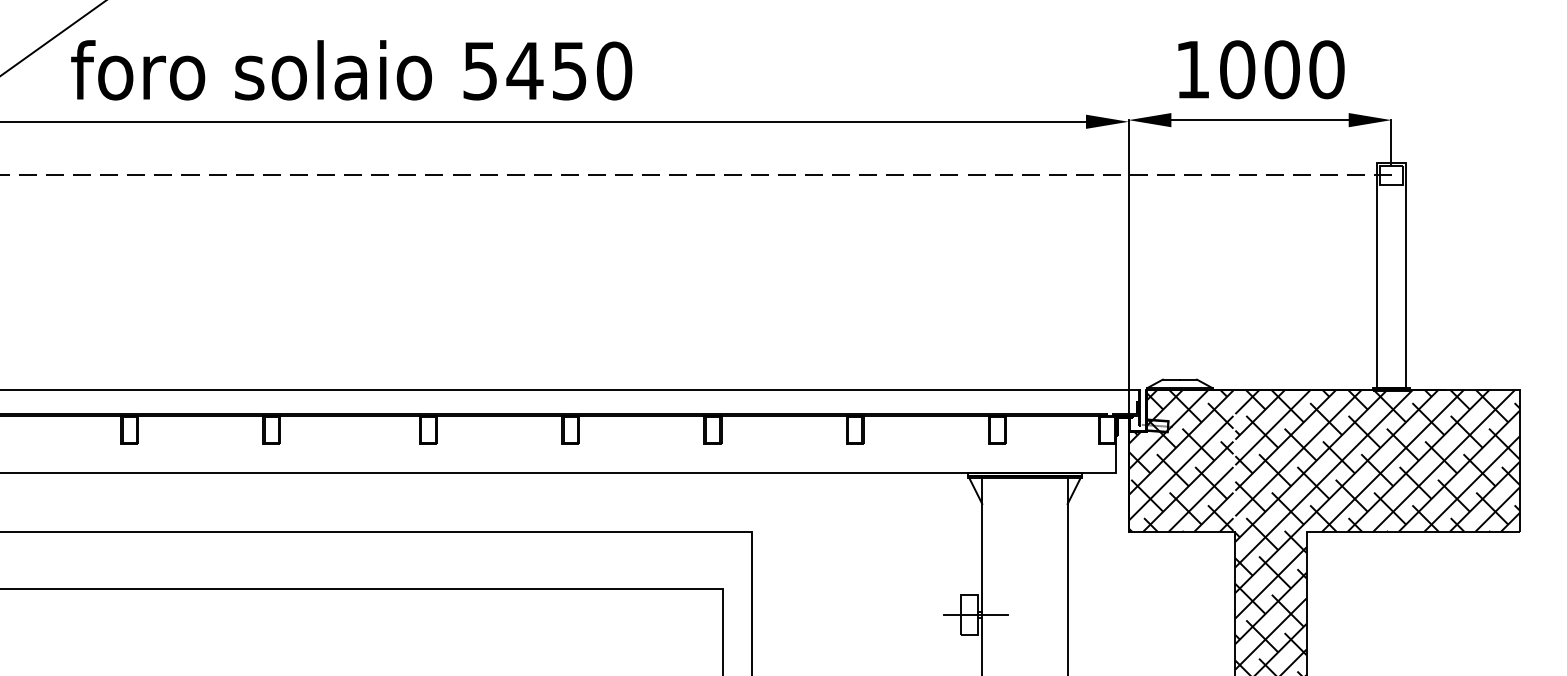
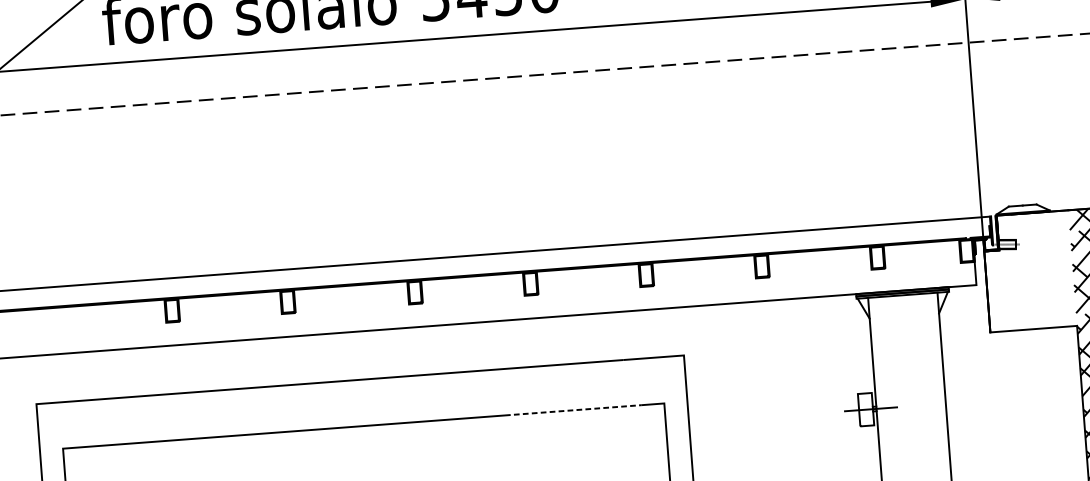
hatch: (1180, 460) -> (1028, 271), removed
line: (610, 588) -> (572, 410), solid -> dashed

